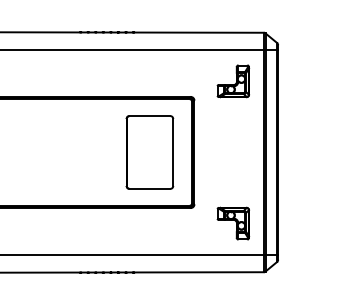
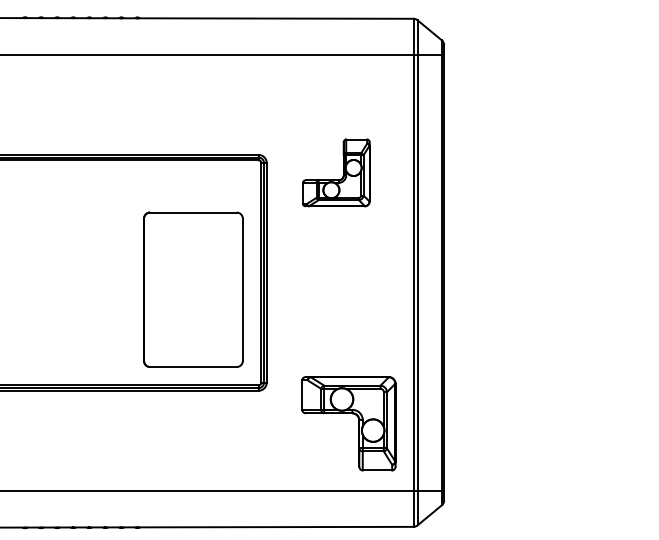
part: (233, 81) -> (336, 173), moved
part: (149, 152) -> (192, 289), moved
part: (233, 223) -> (349, 423), size x1.4

